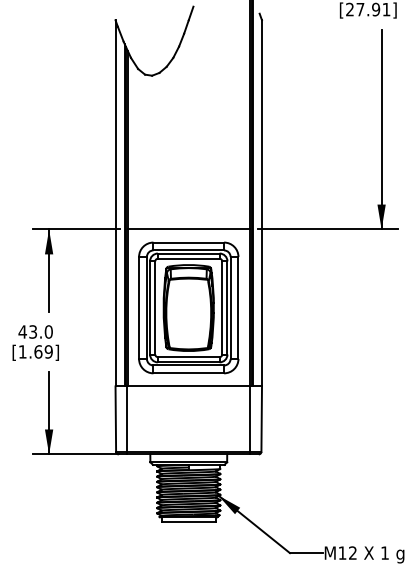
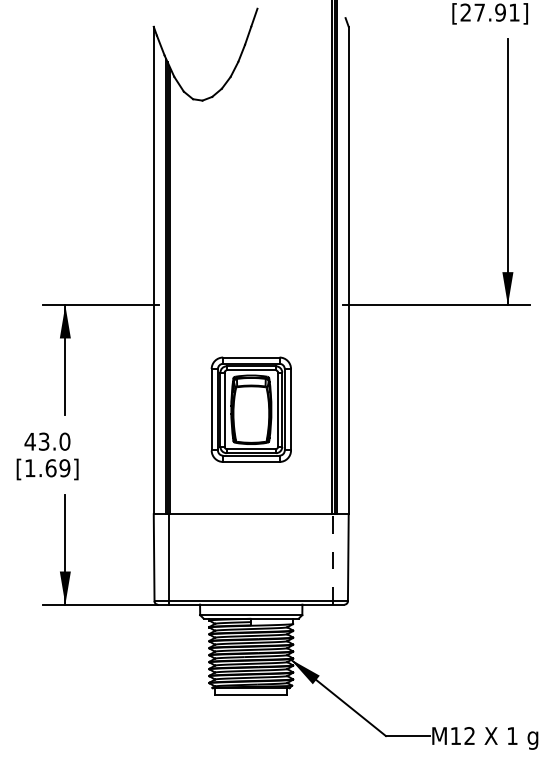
line: (188, 229) -> (250, 305), removed
part: (188, 307) -> (250, 409), size x0.6
line: (250, 420) -> (333, 559), solid -> dashed

